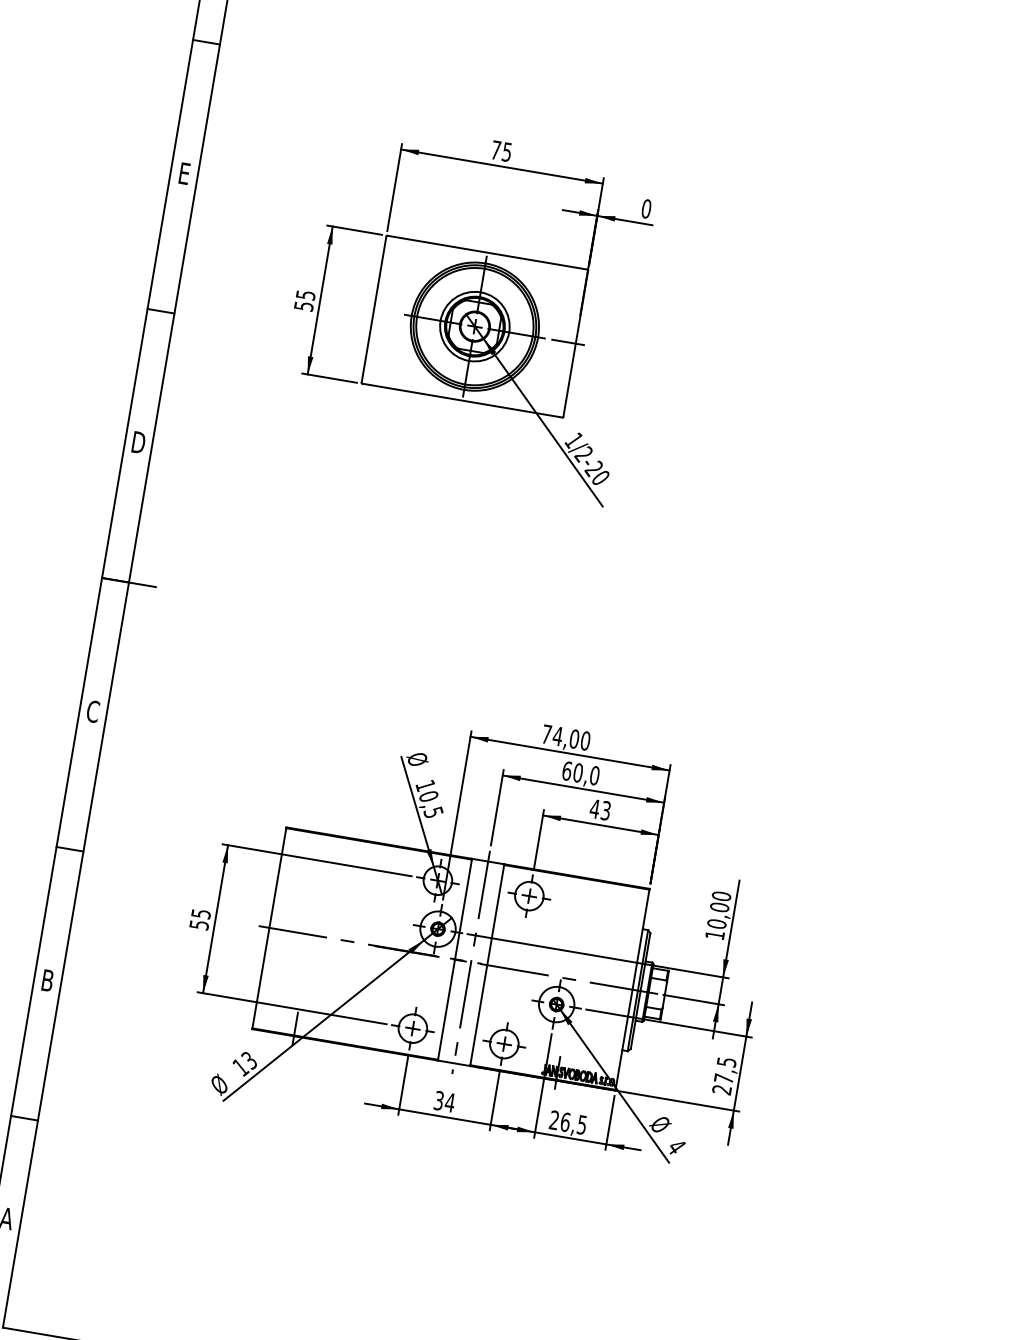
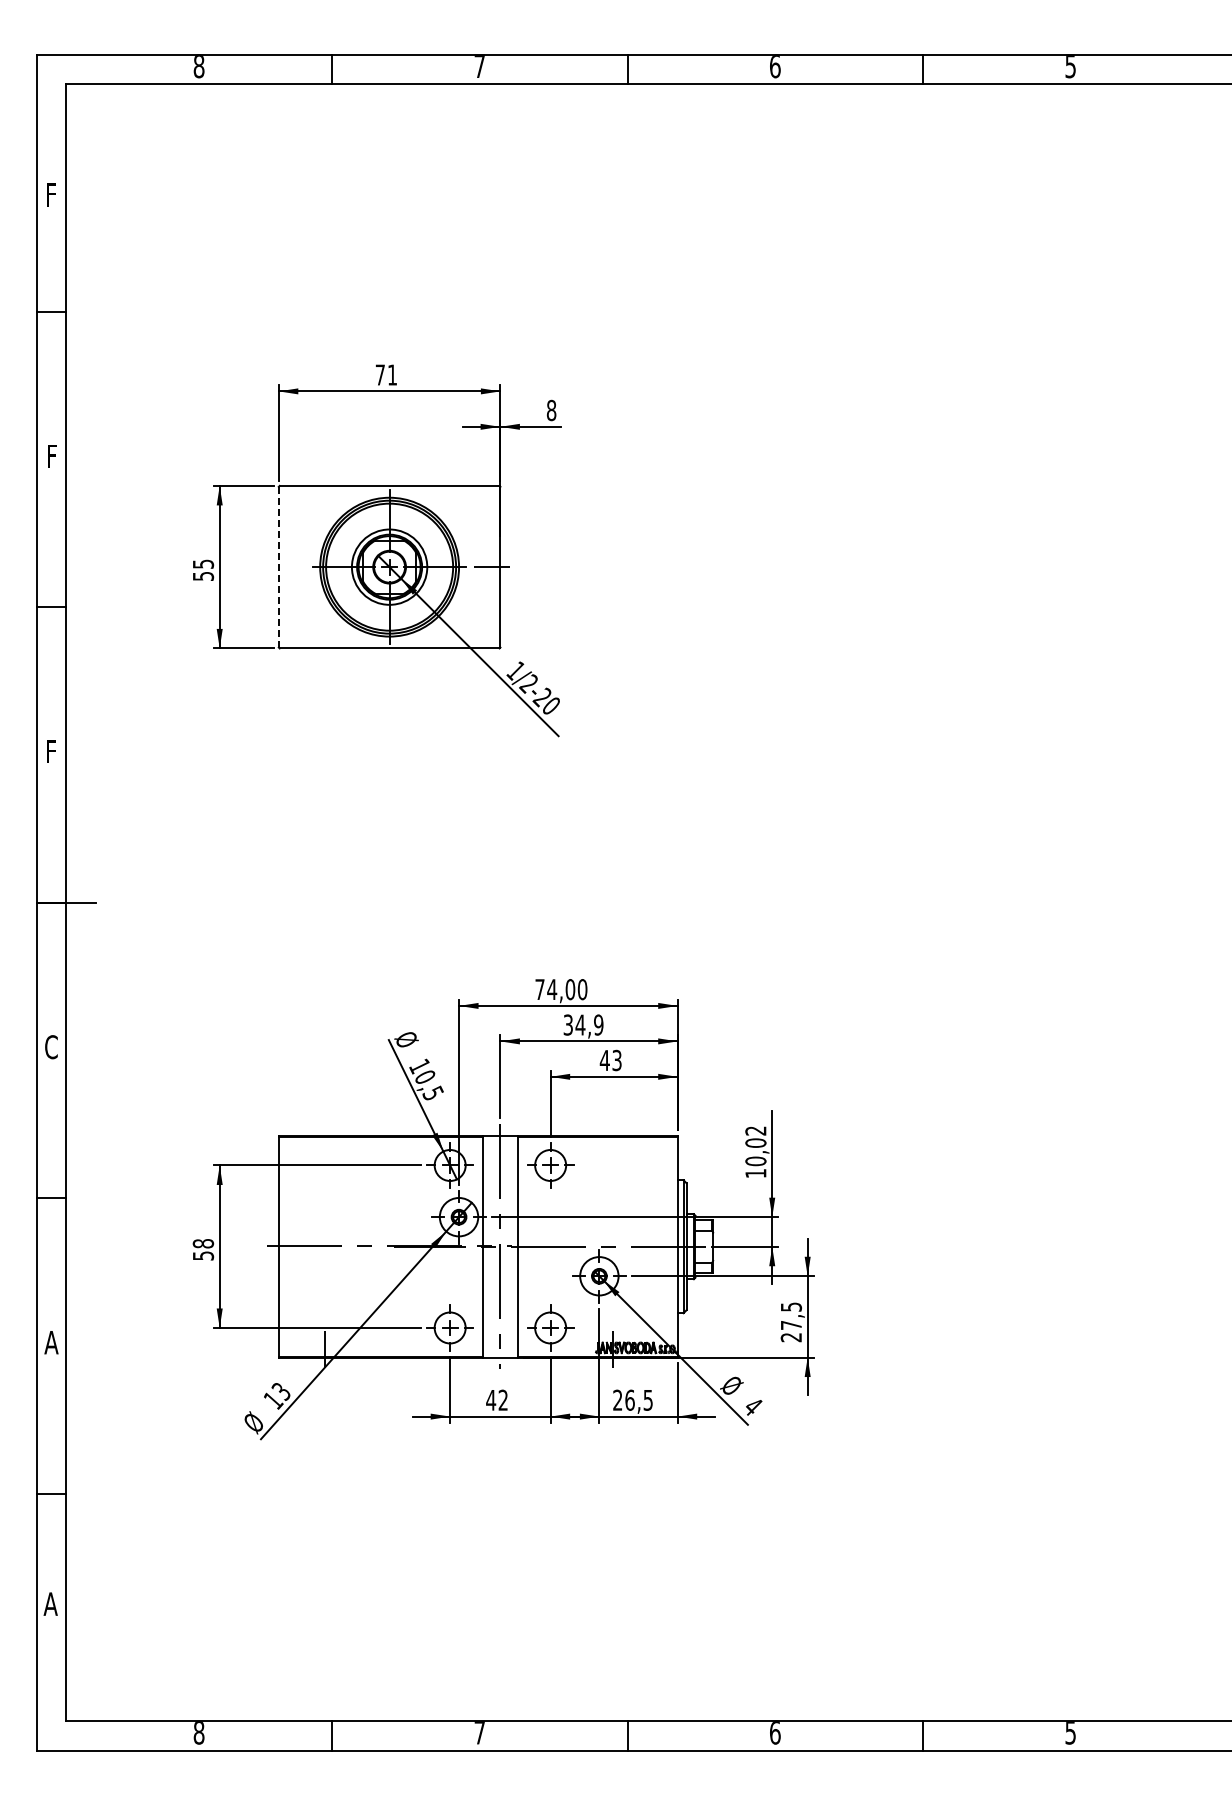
text: (507, 151) -> (392, 374), 75 -> 71
text: (184, 173) -> (51, 456), E -> F
text: (646, 208) -> (551, 410), 0 -> 8
line: (373, 308) -> (278, 566), solid -> dashed
text: (138, 442) -> (51, 751), D -> F
text: (581, 772) -> (583, 1024), 60,0 -> 34,9
text: (721, 895) -> (755, 1130), 10,00 -> 10,02
text: (201, 913) -> (203, 1243), 55 -> 58
text: (47, 980) -> (51, 1342), B -> A
text: (444, 1101) -> (497, 1399), 34 -> 42

